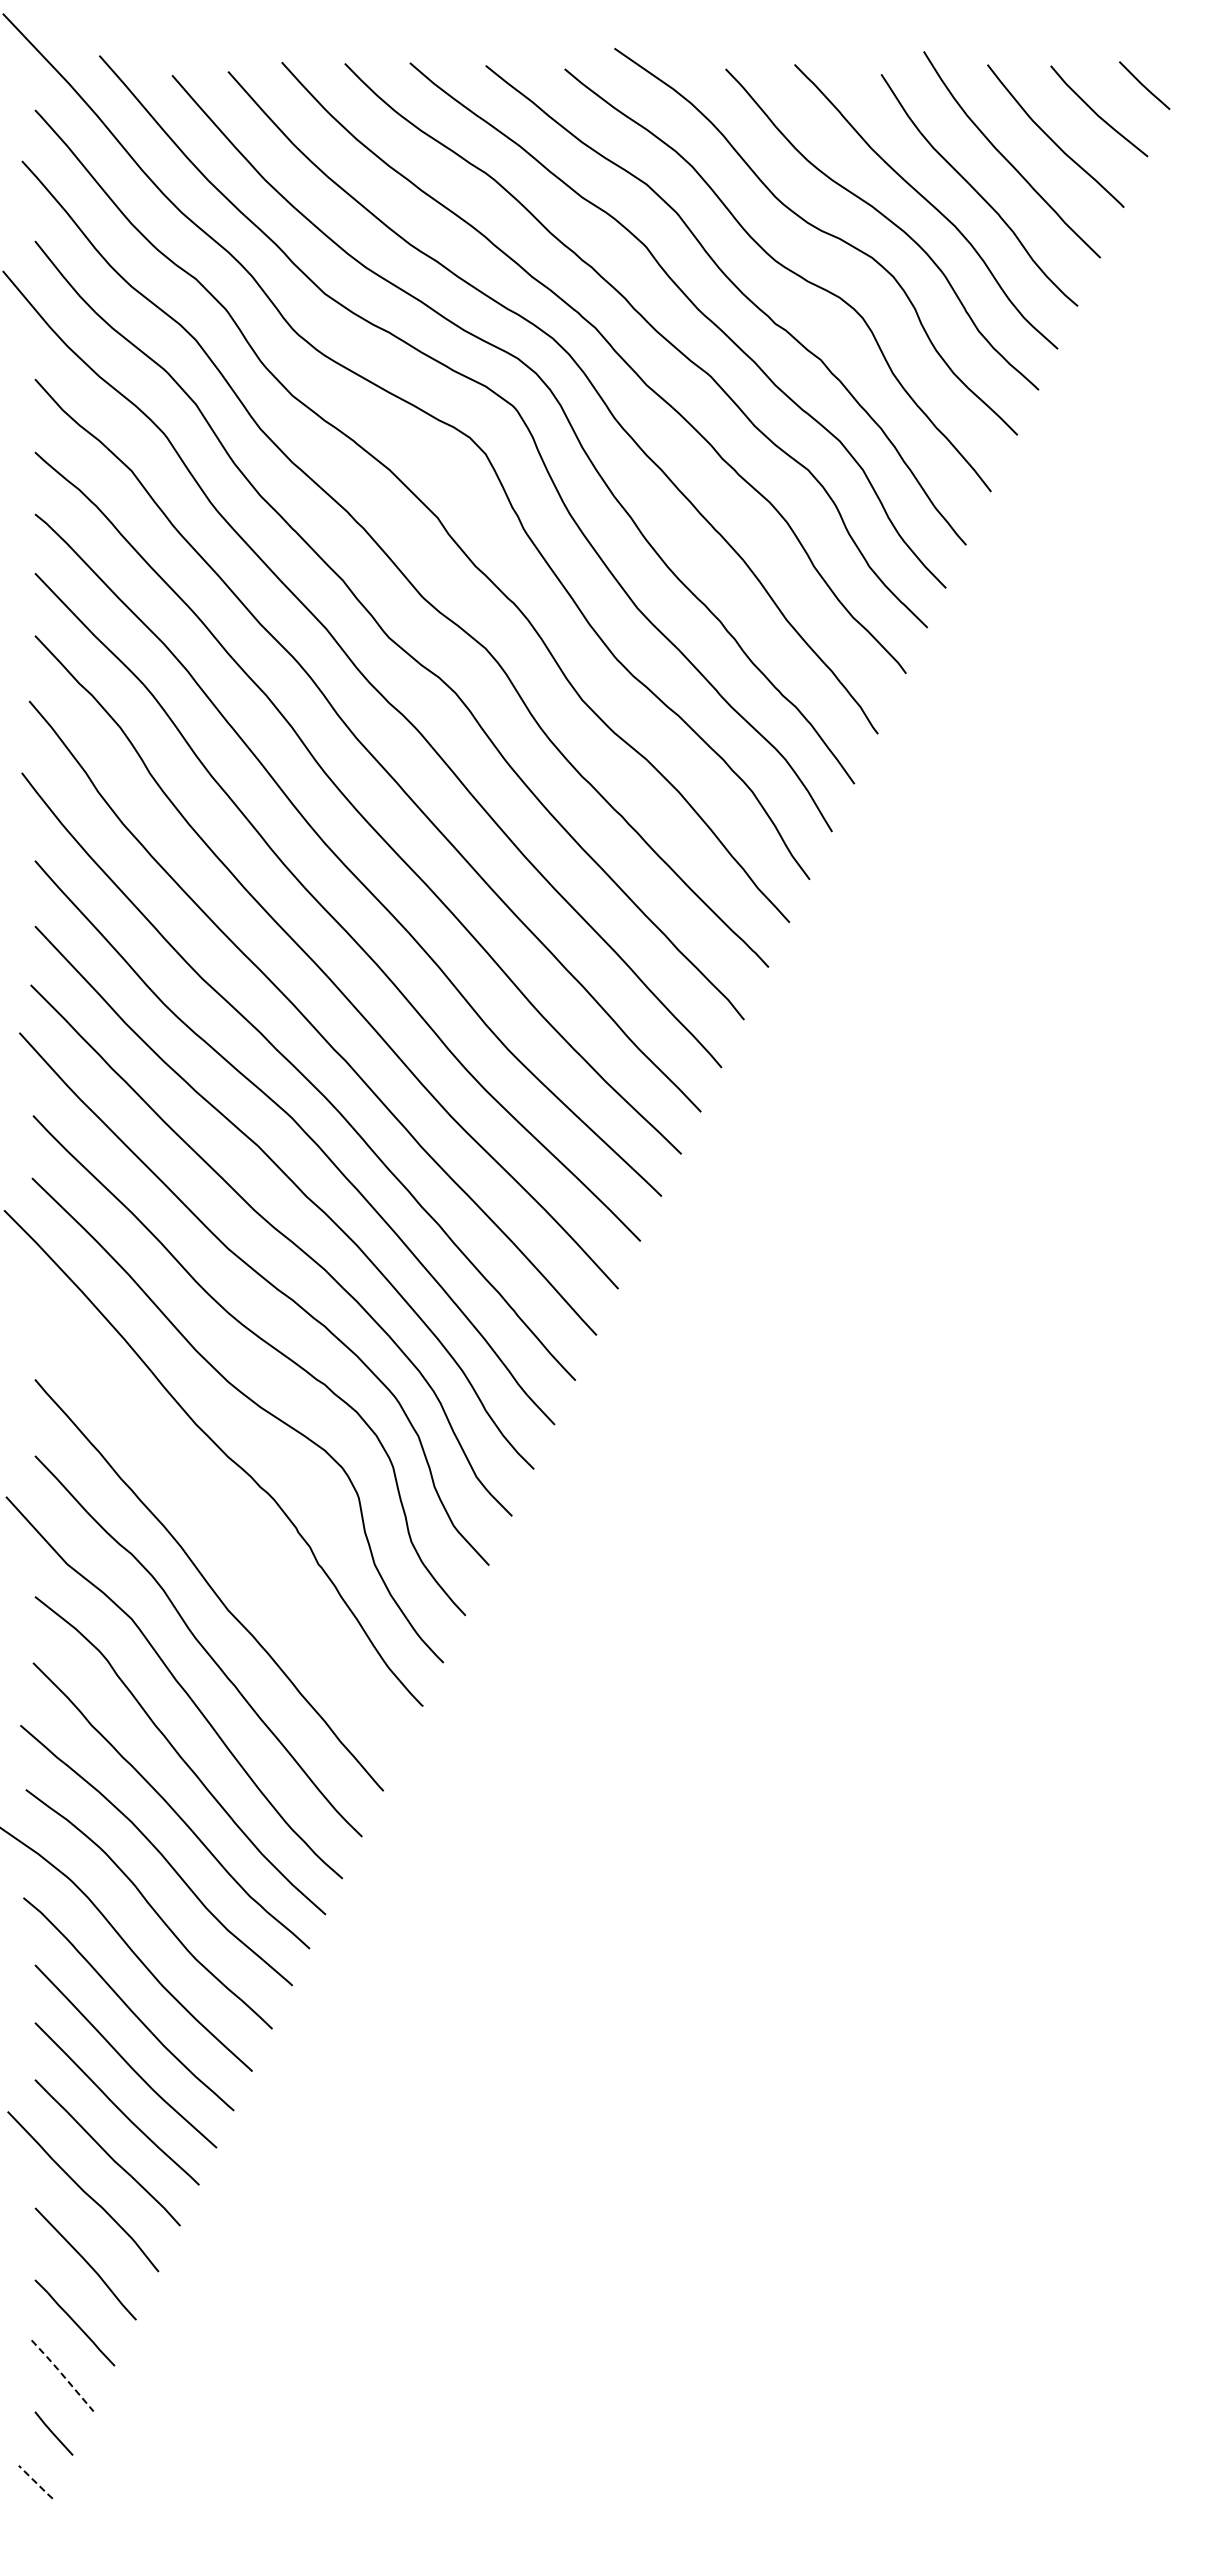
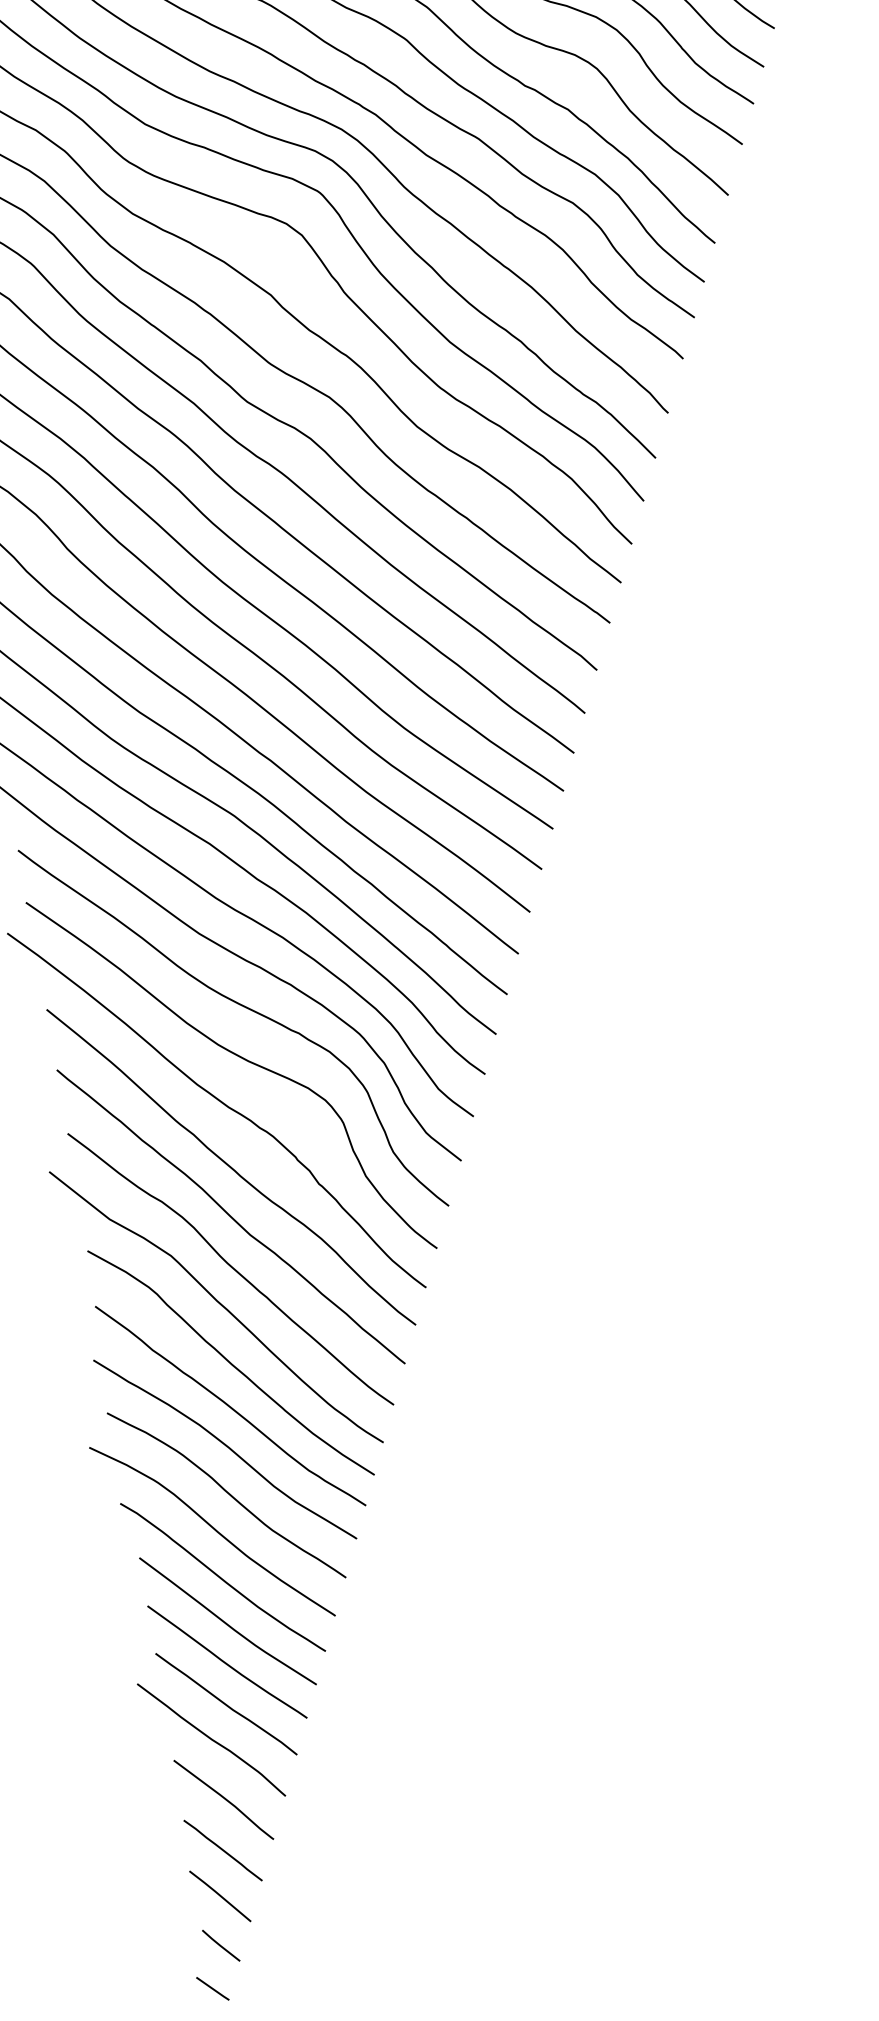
curve: (219, 1527) -> (231, 1167), added
line: (62, 2374) -> (219, 1895), dashed -> solid
line: (35, 2482) -> (212, 1989), dashed -> solid

